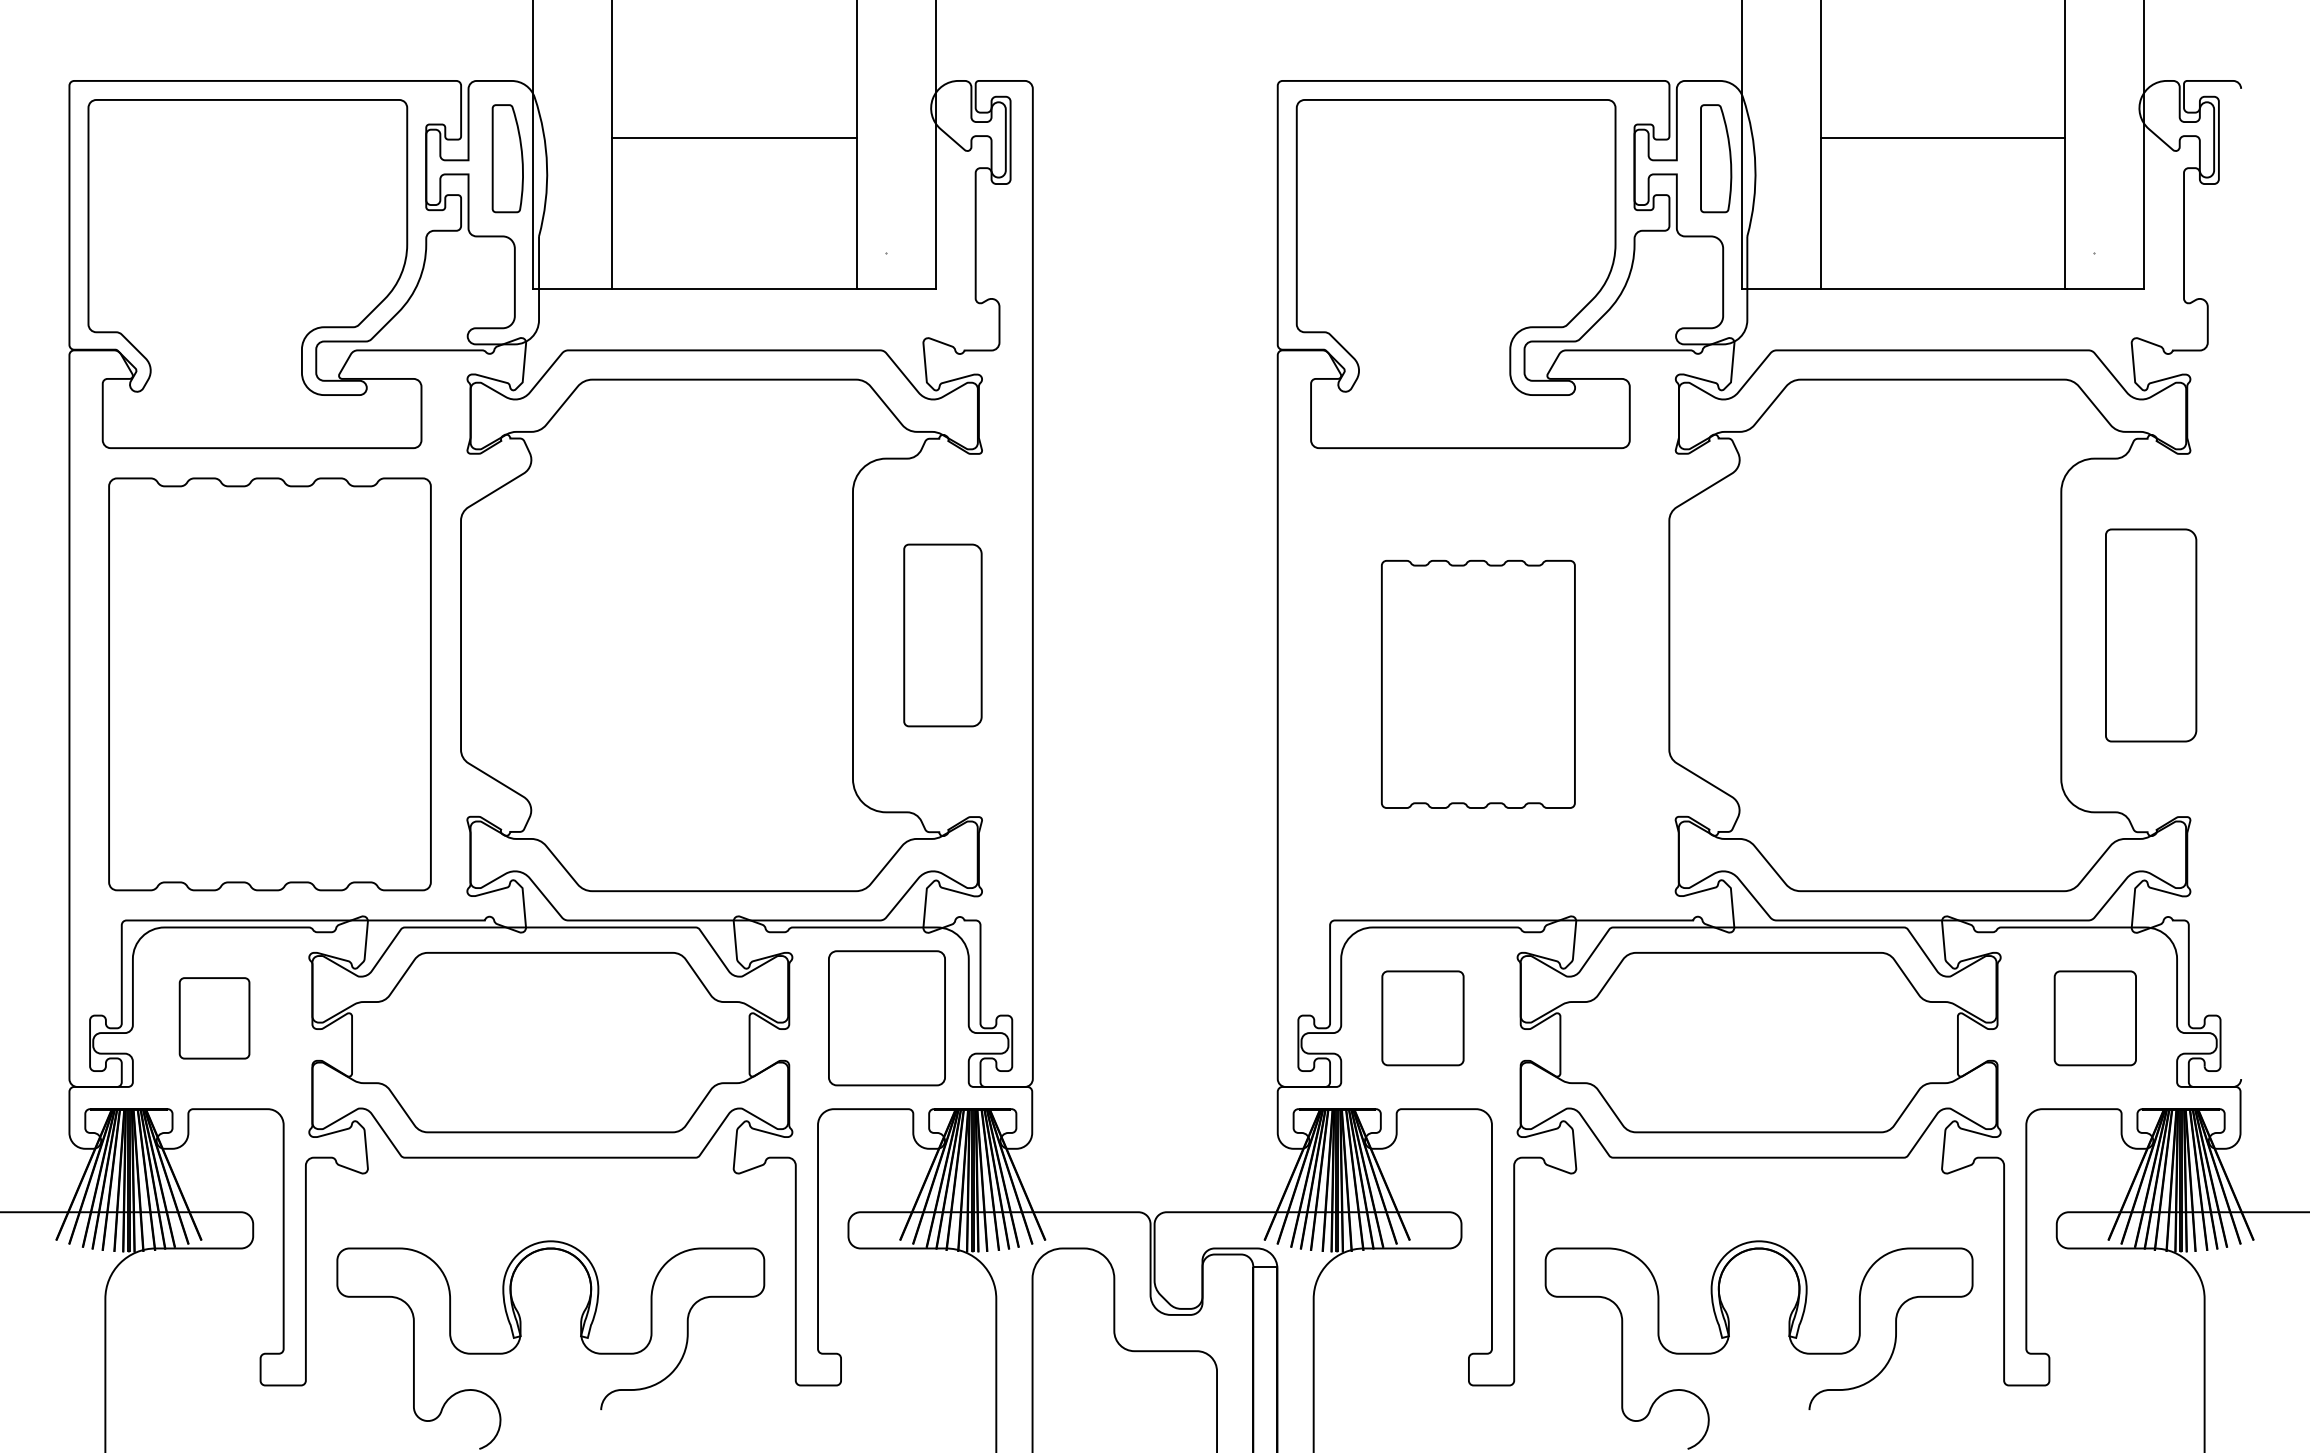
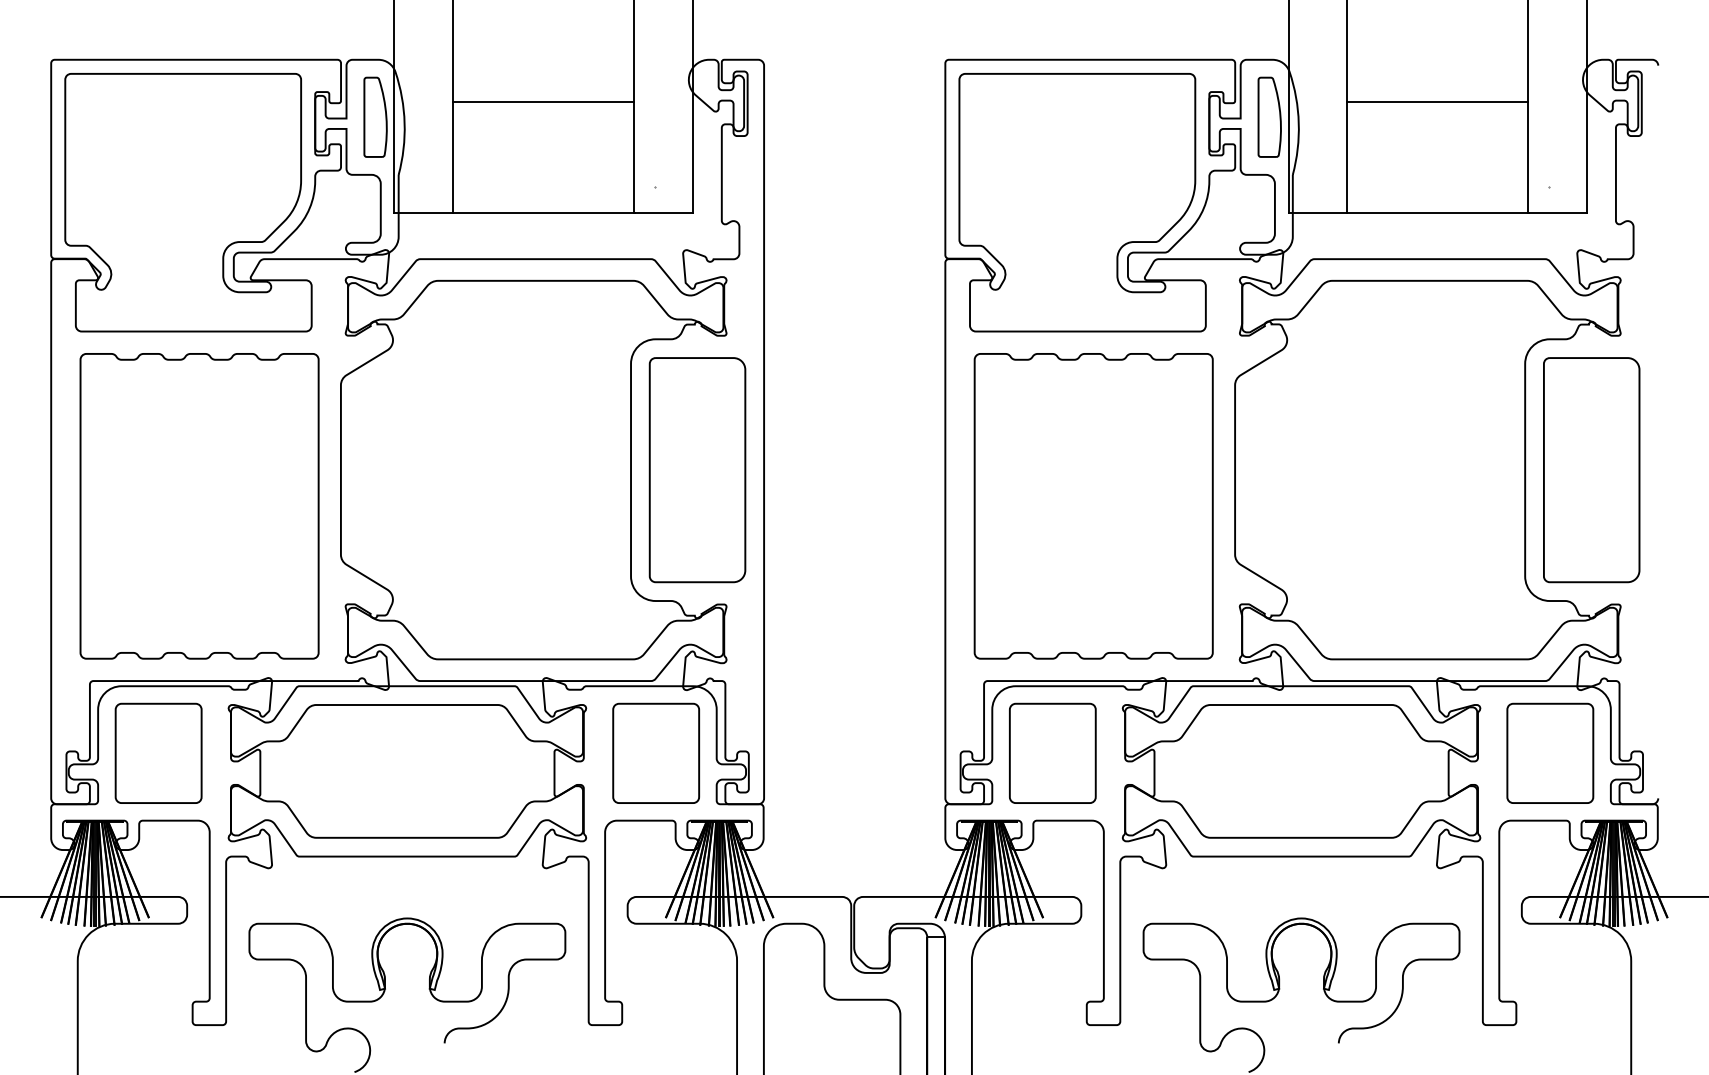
part: (942, 635) -> (697, 470), size x1.67
part: (2150, 635) -> (1591, 470), size x1.43
part: (1478, 684) -> (1093, 506), size x1.67
part: (214, 1018) -> (158, 753), size x1.67
part: (1422, 1018) -> (1052, 753), size x1.43
part: (2095, 1018) -> (1550, 753), size x1.43

